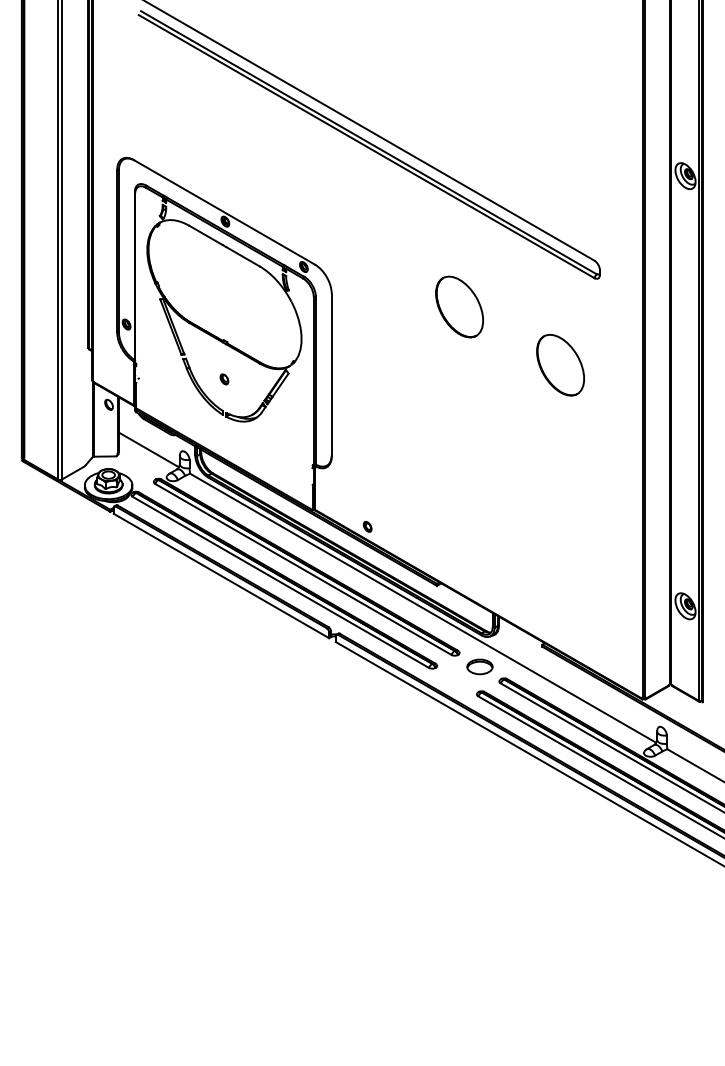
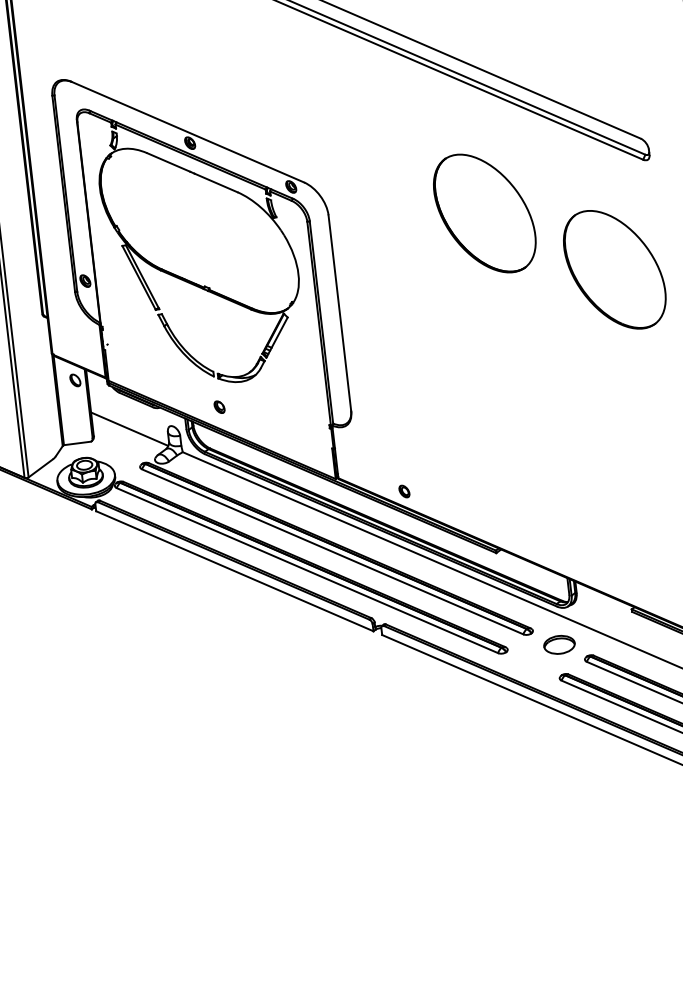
part: (459, 306) -> (484, 212), size x1.67
part: (560, 364) -> (614, 268), size x1.67
part: (224, 379) -> (219, 407), moved

